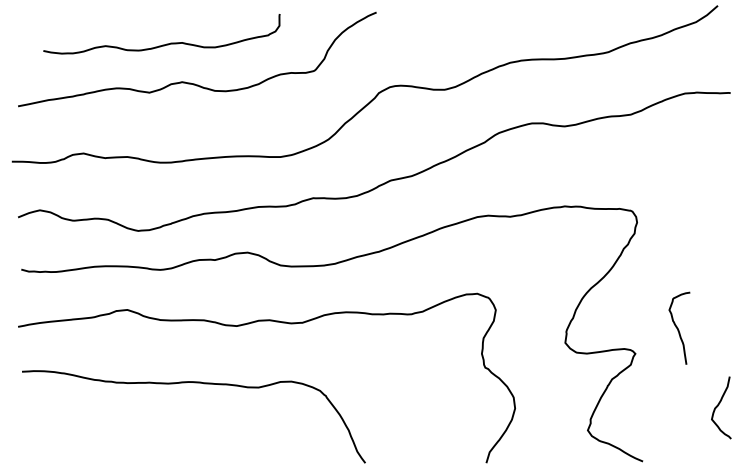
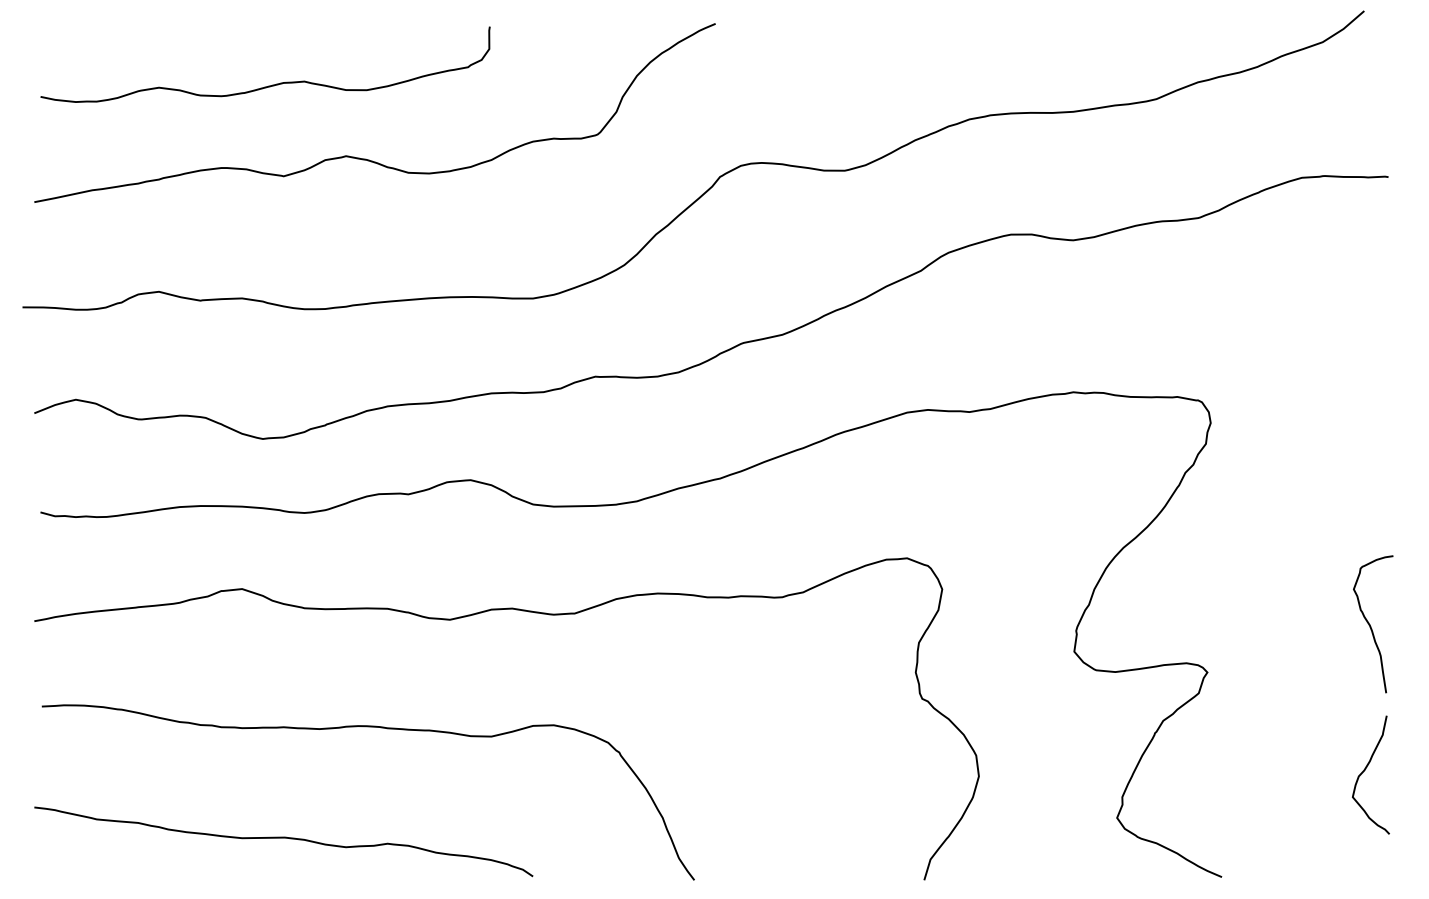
curve: (162, 44) -> (266, 84), moved
curve: (678, 328) -> (1371, 624), moved
curve: (149, 441) -> (284, 839), added

